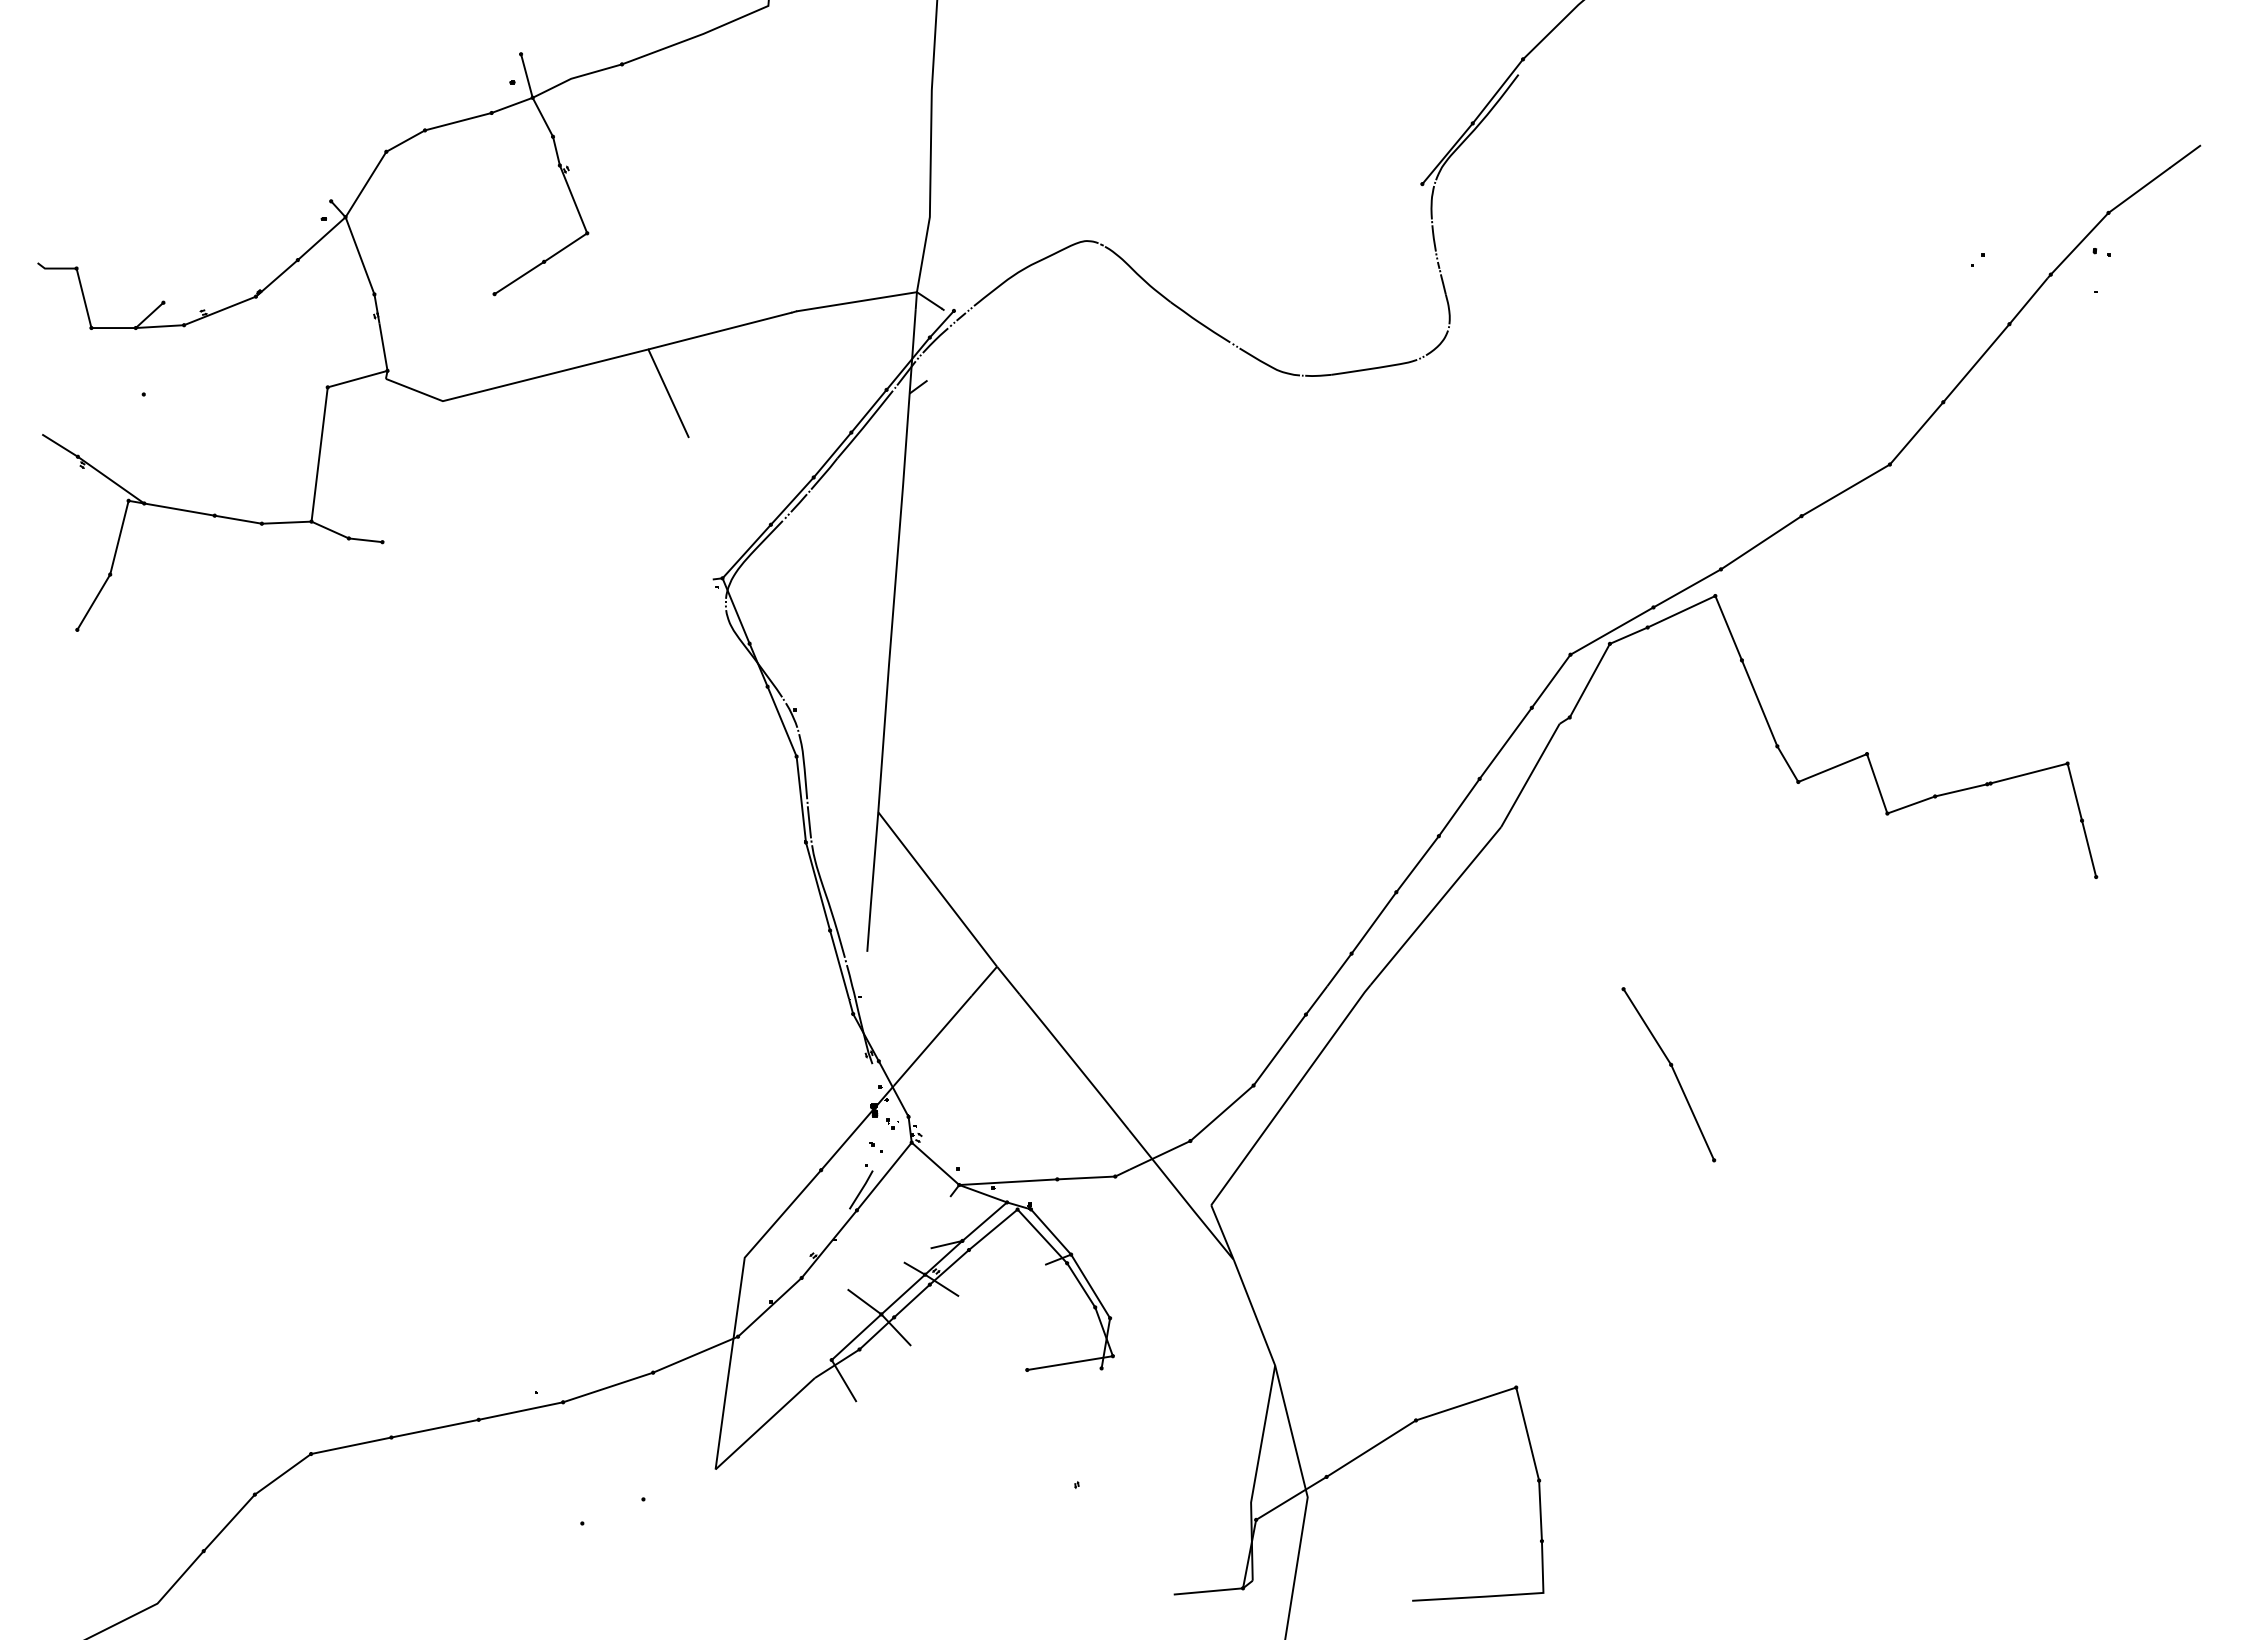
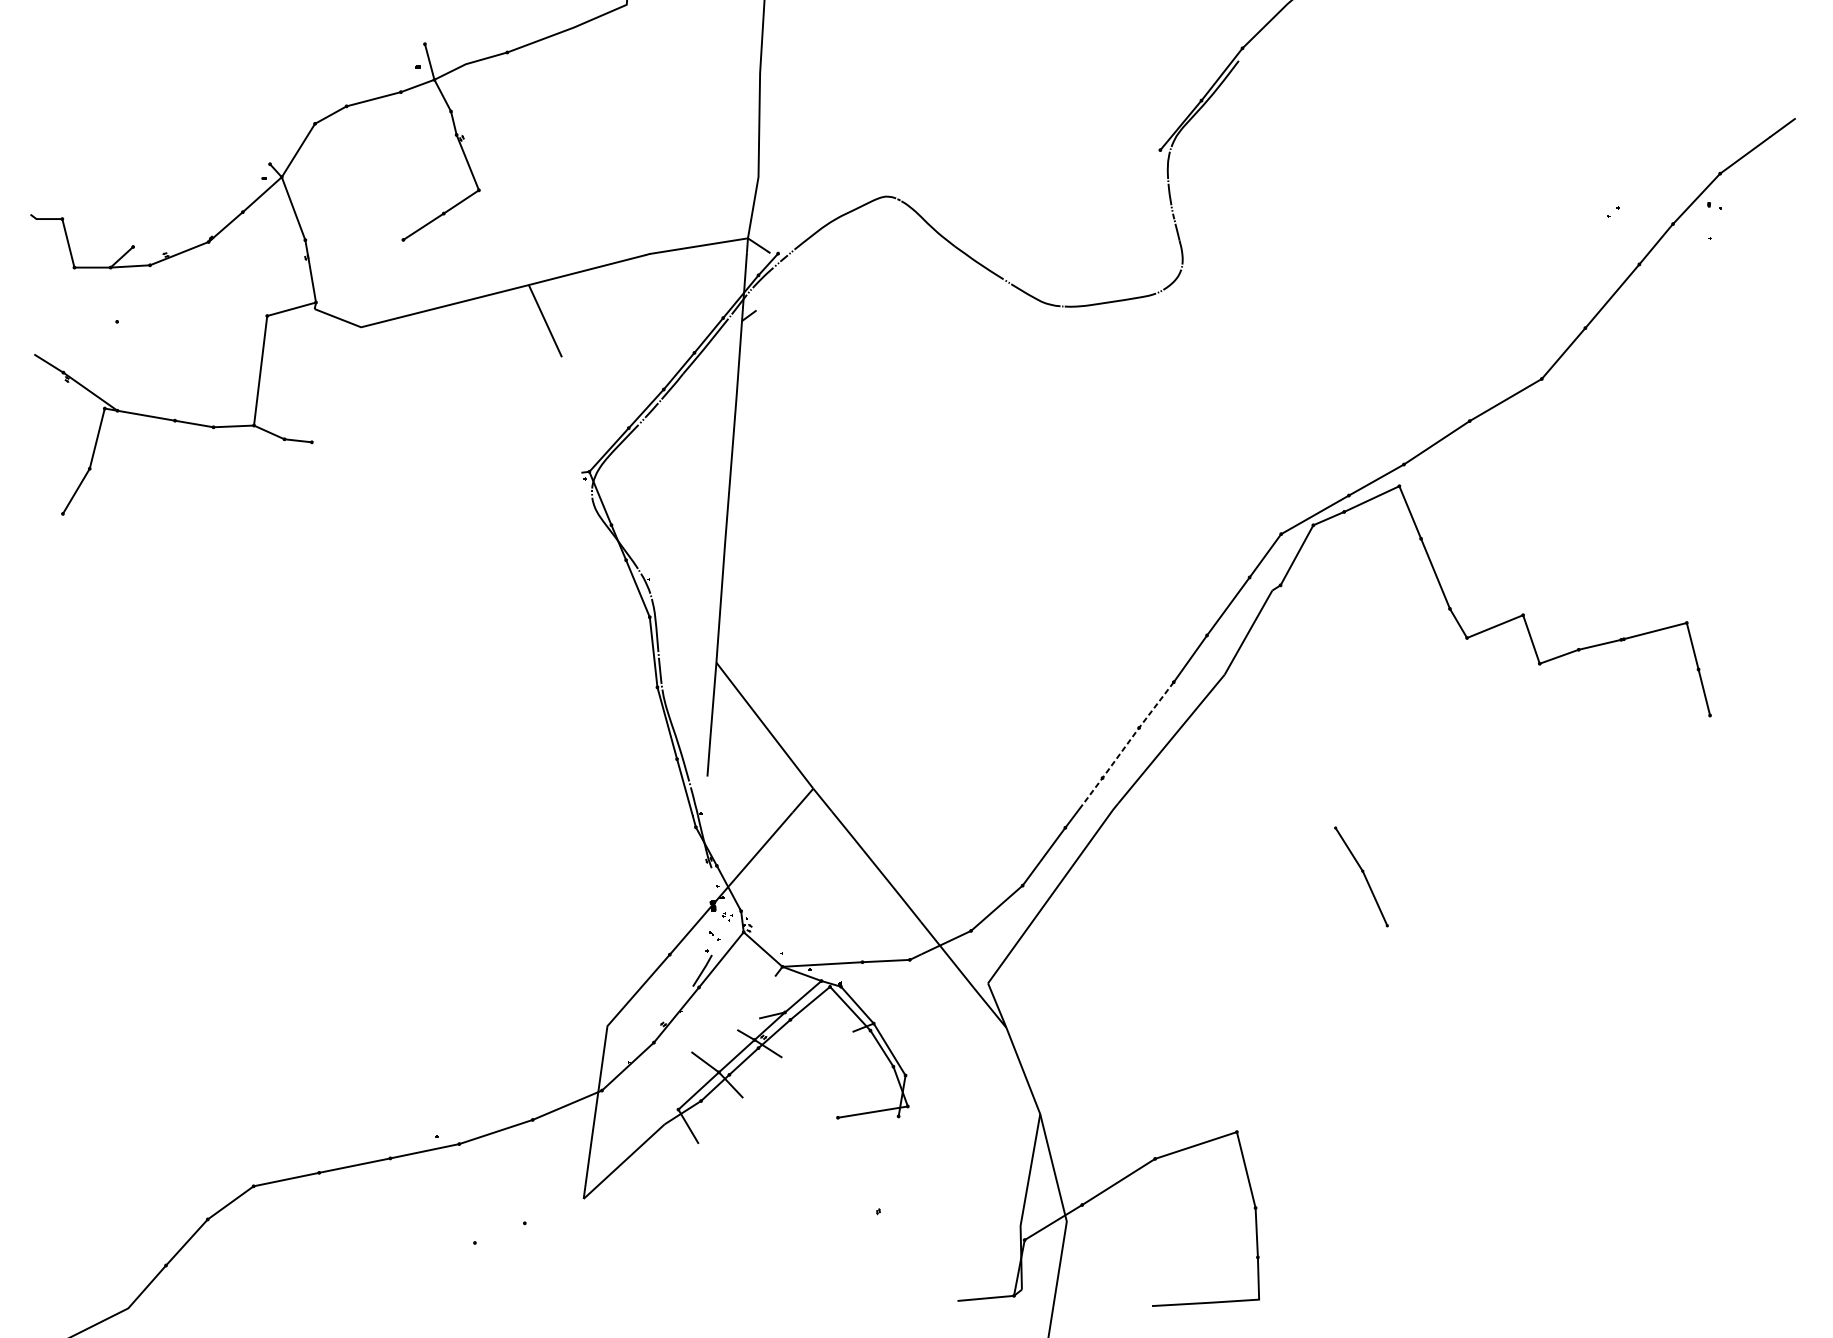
line: (1382, 910) -> (1127, 742), solid -> dashed
part: (1668, 1074) -> (1361, 876), size x0.7

